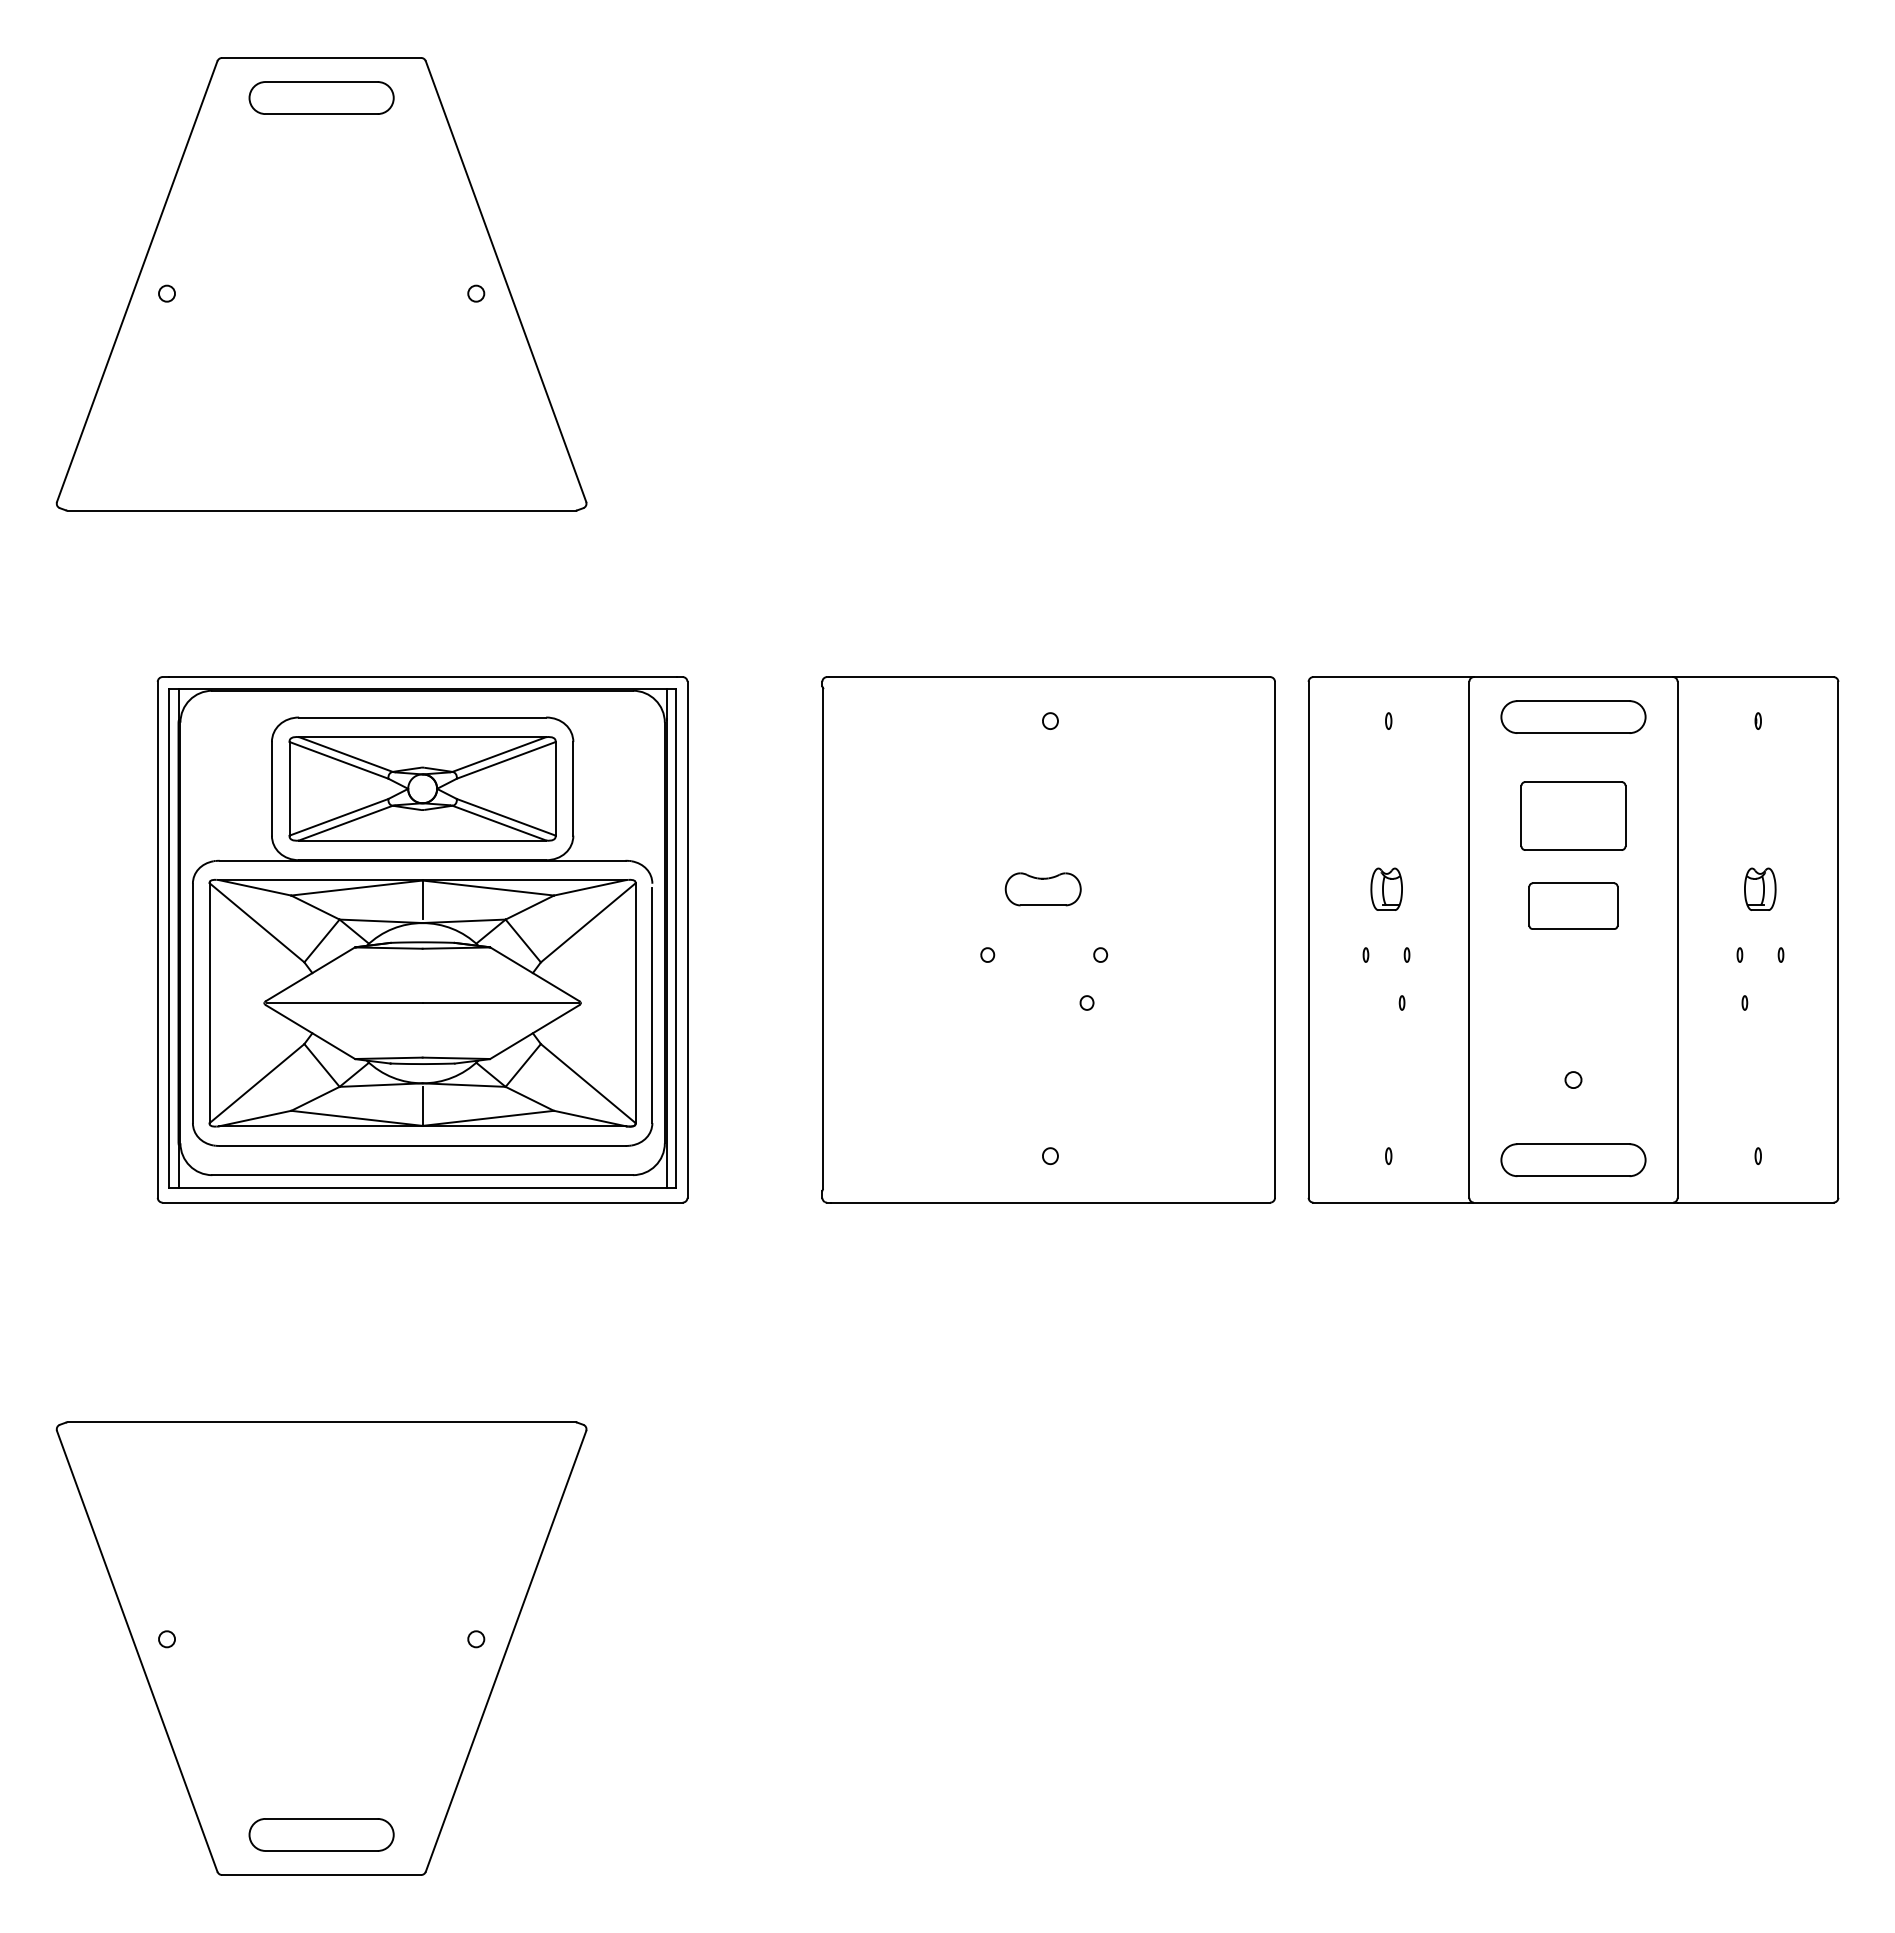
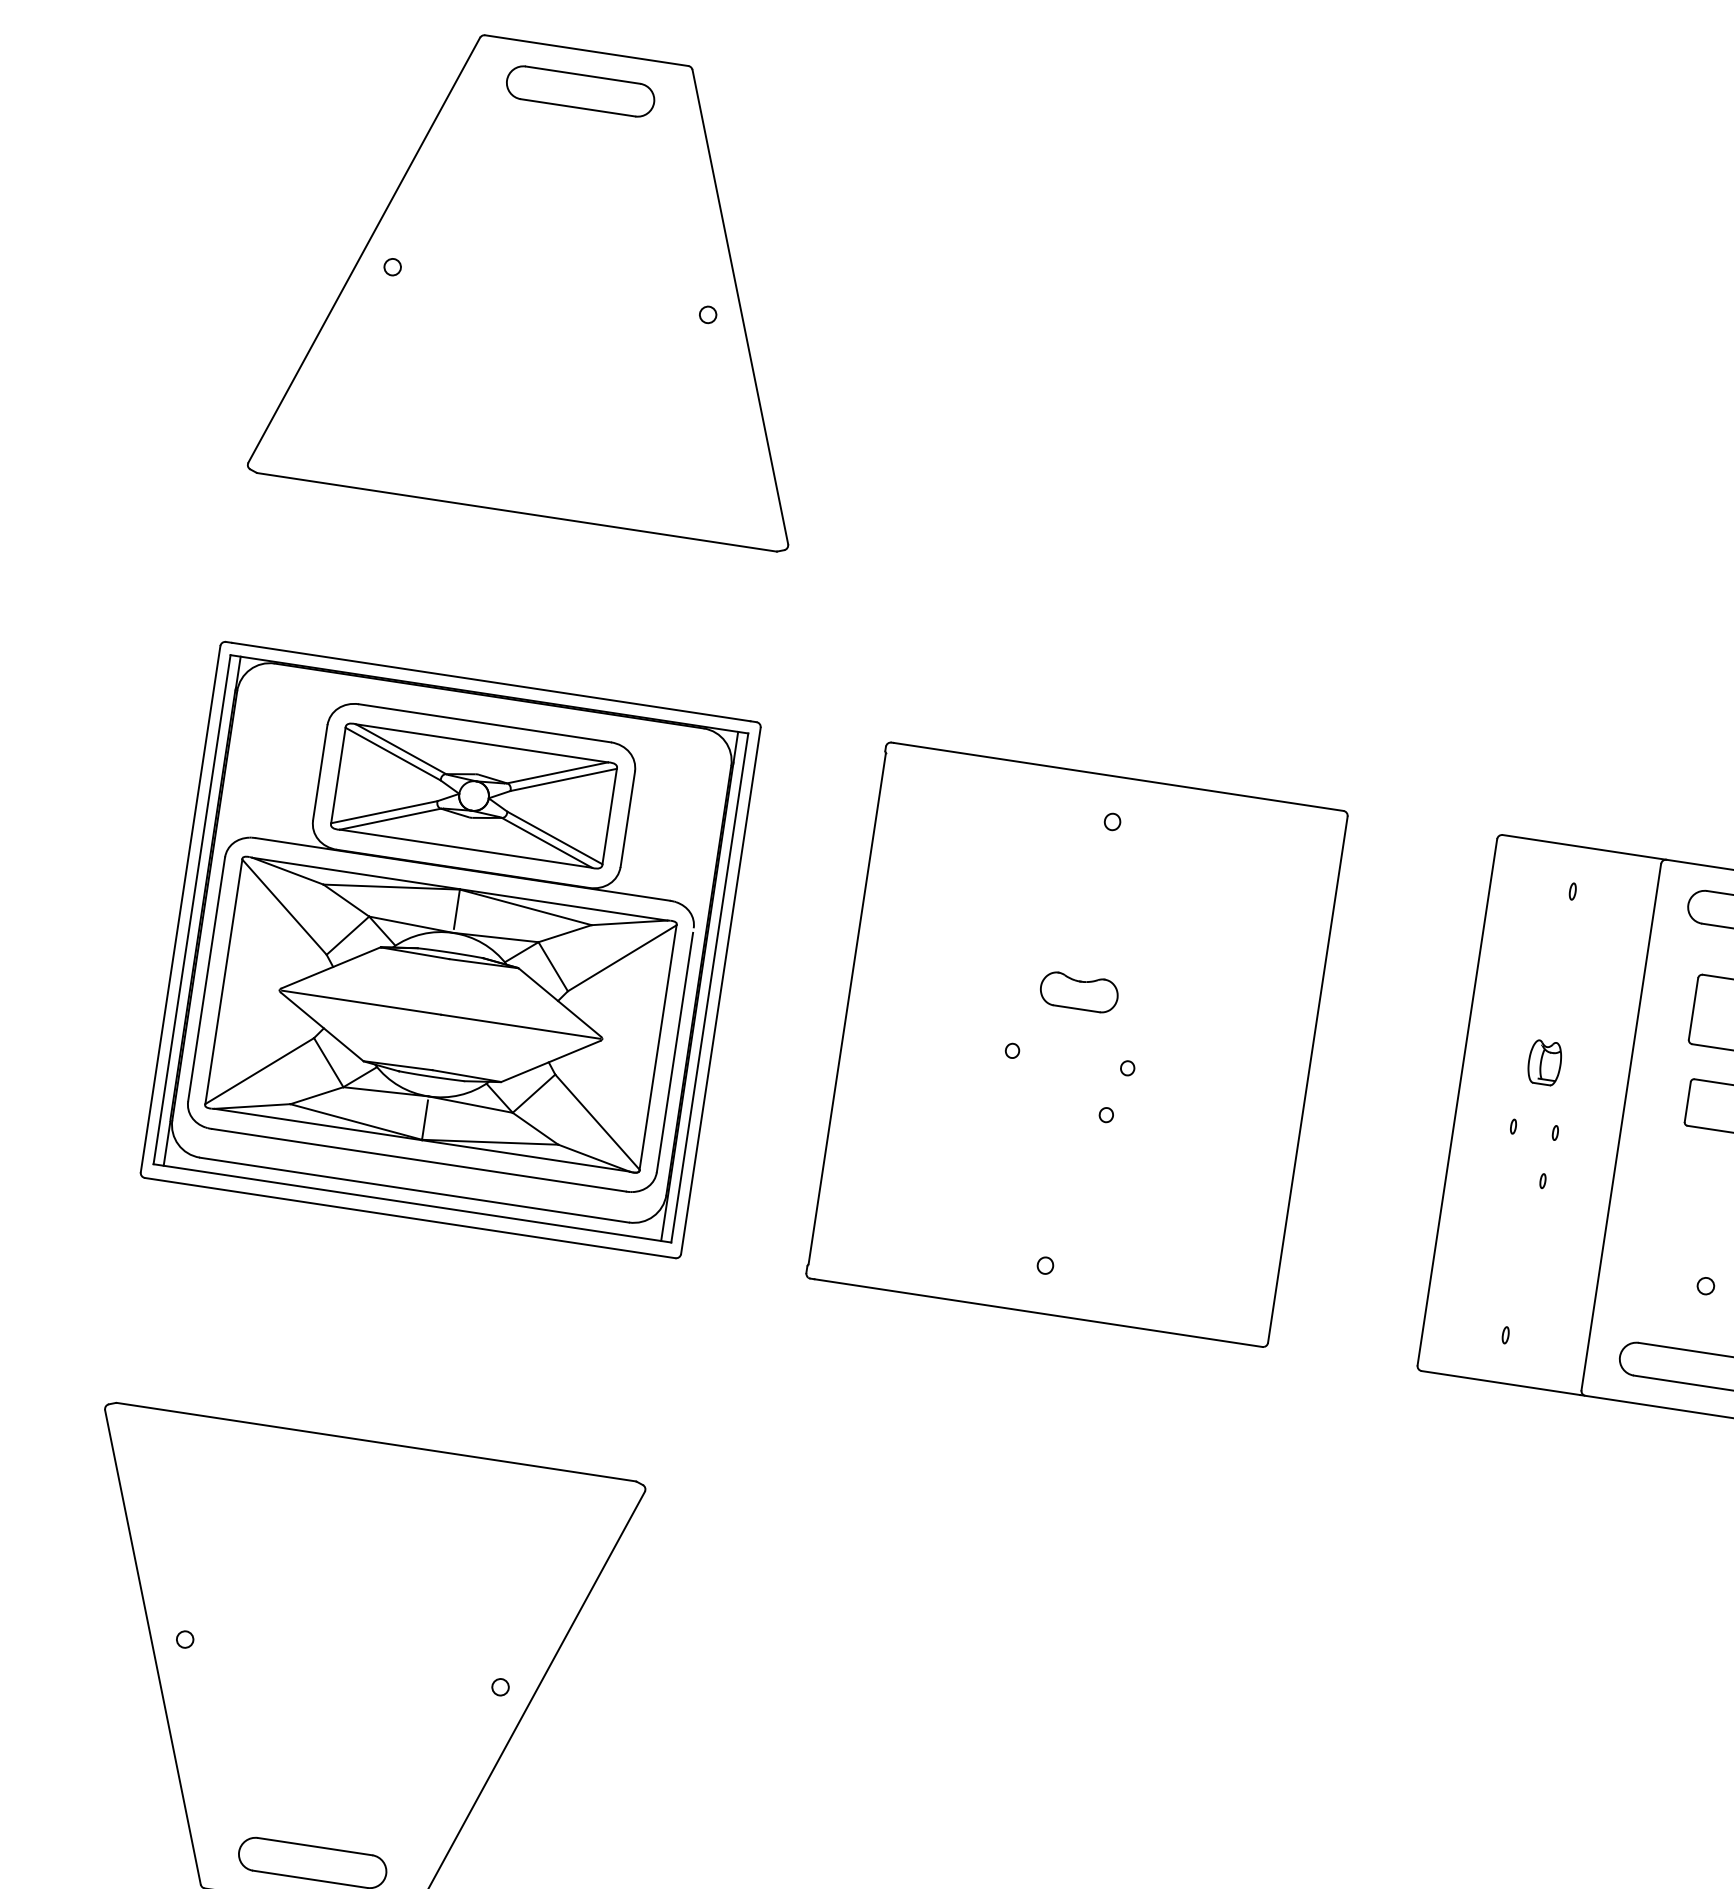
part: (422, 939) -> (450, 949), moved
part: (1048, 939) -> (1076, 1044), moved

